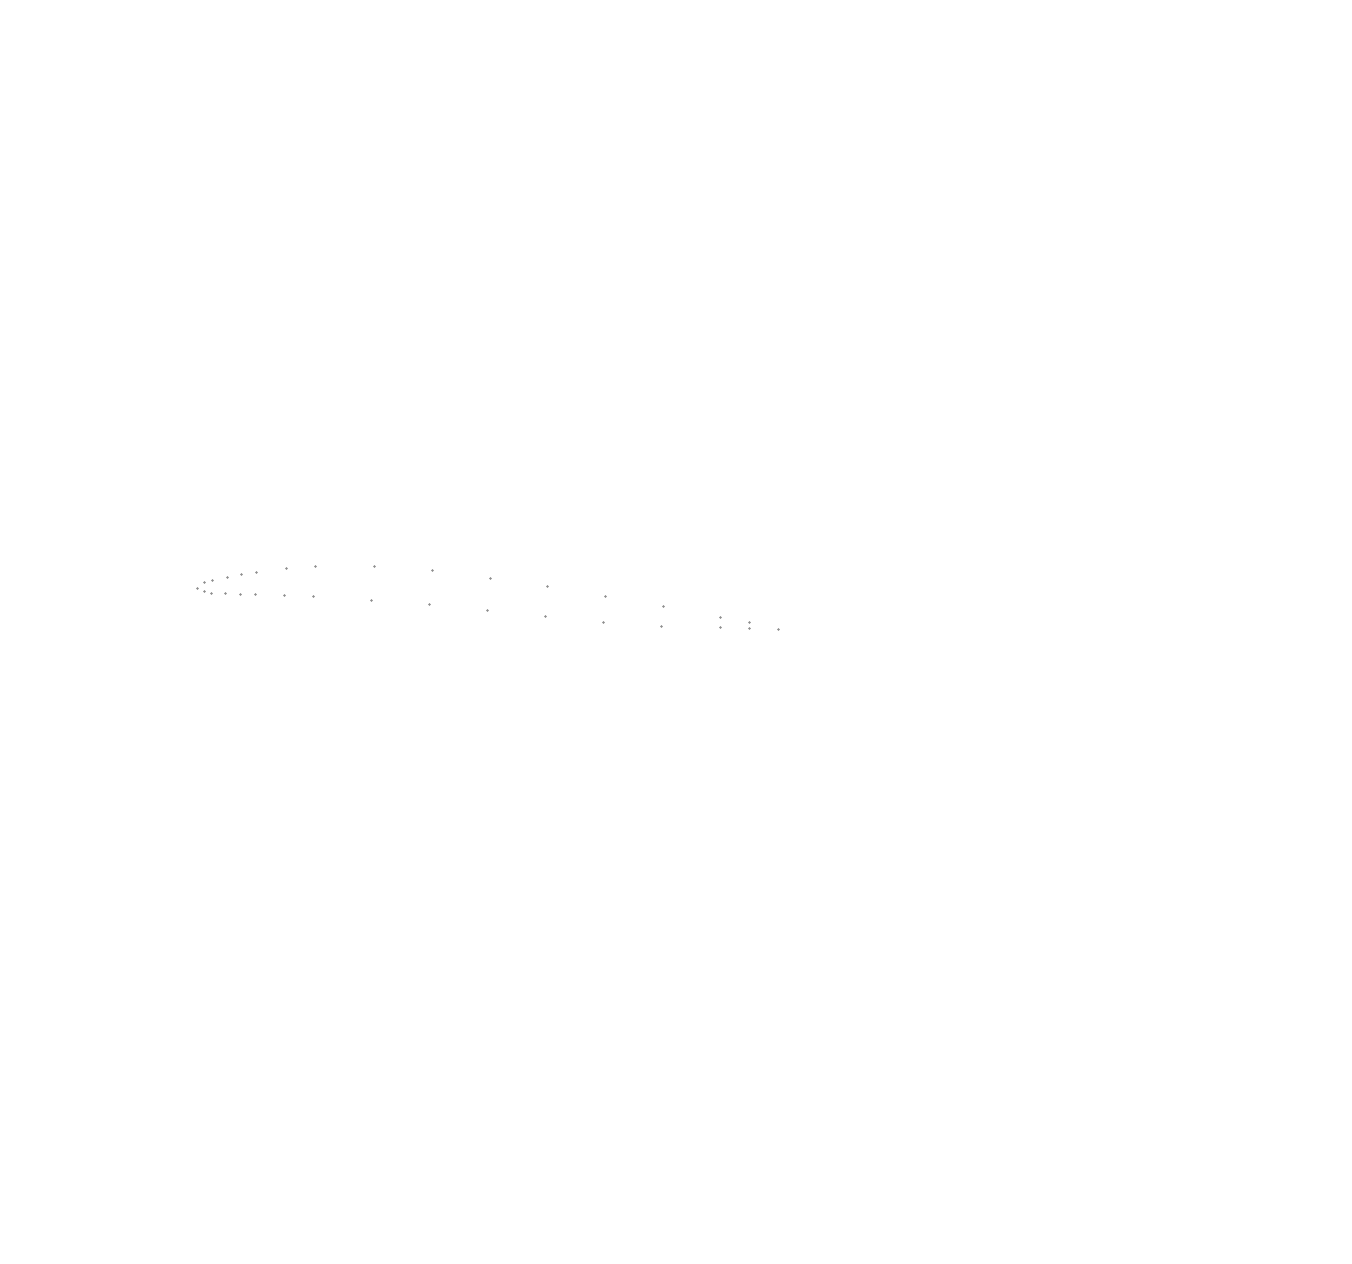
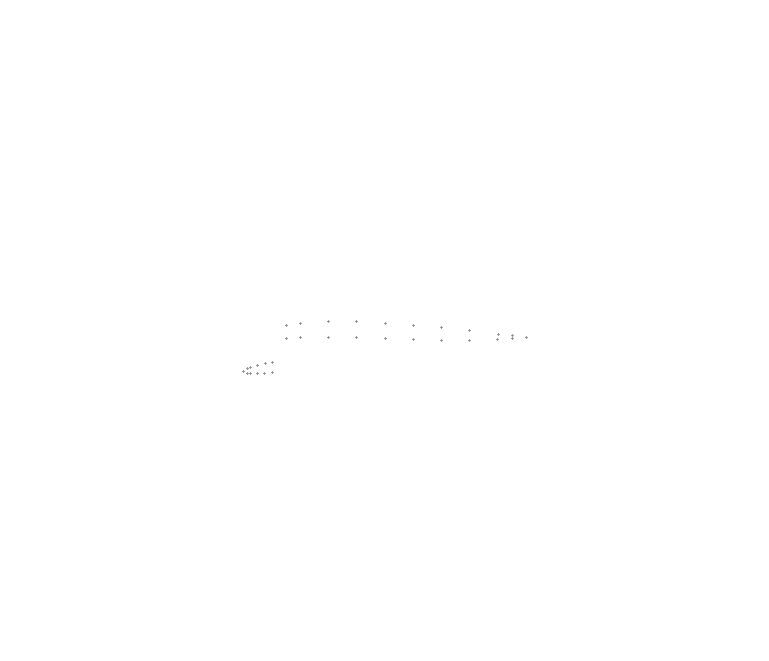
part: (226, 581) -> (257, 367), moved

